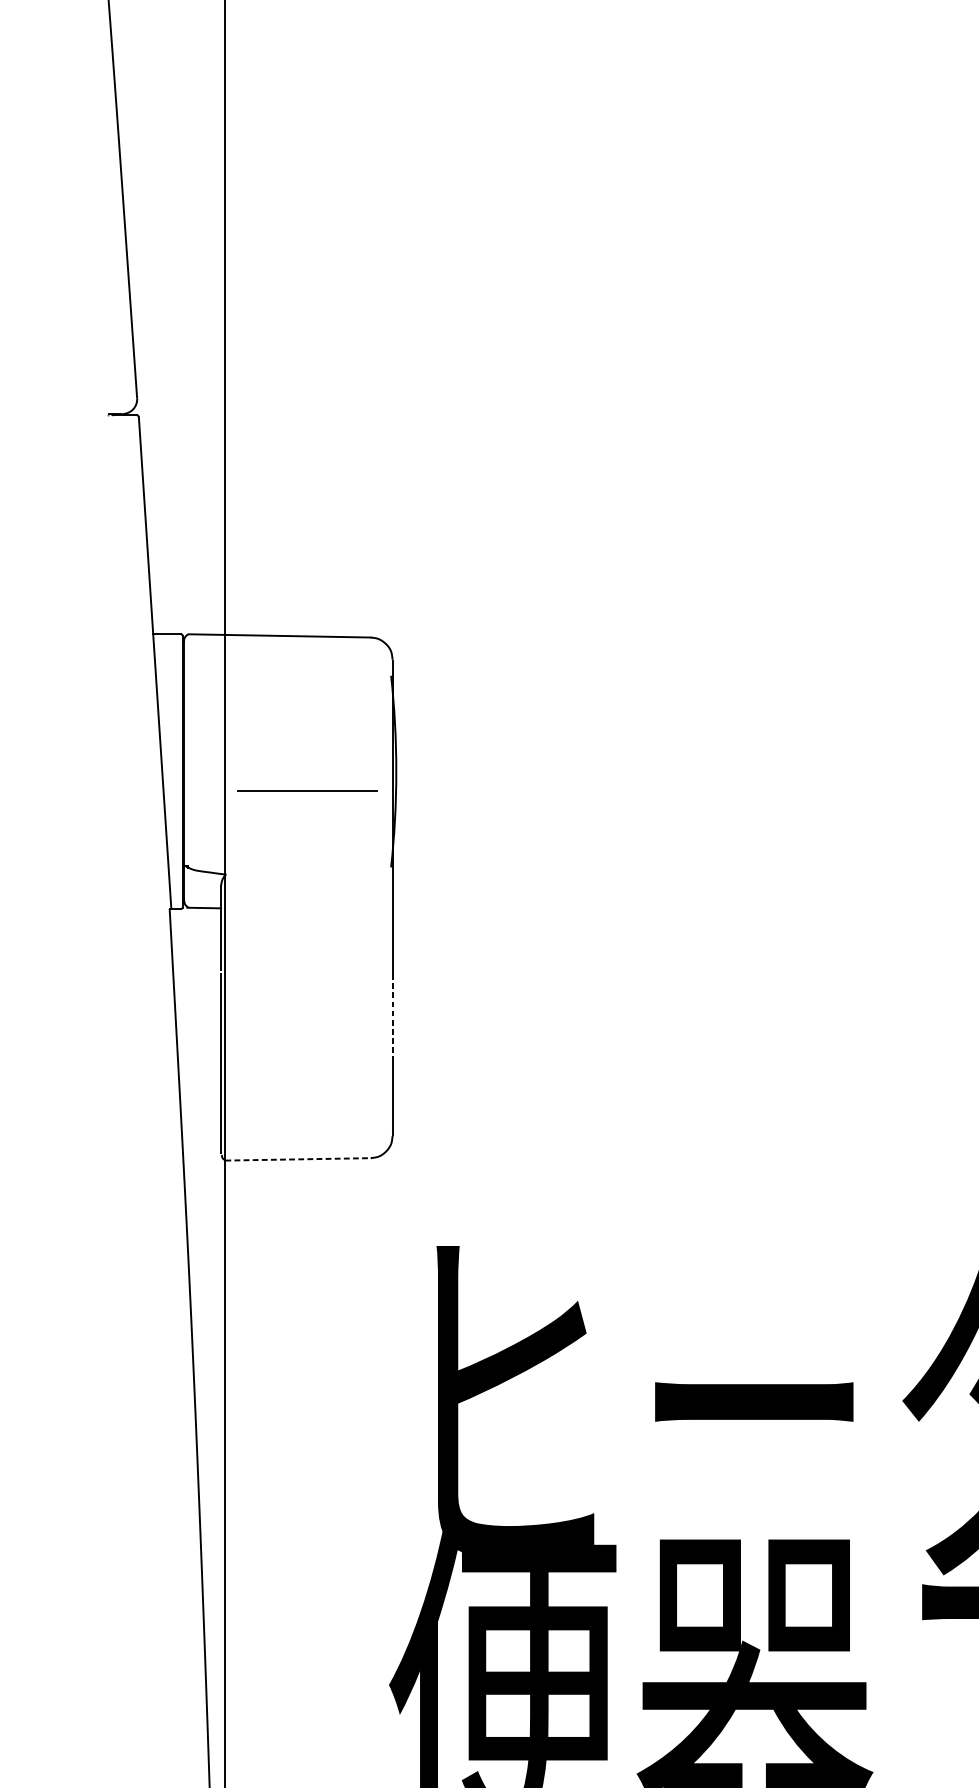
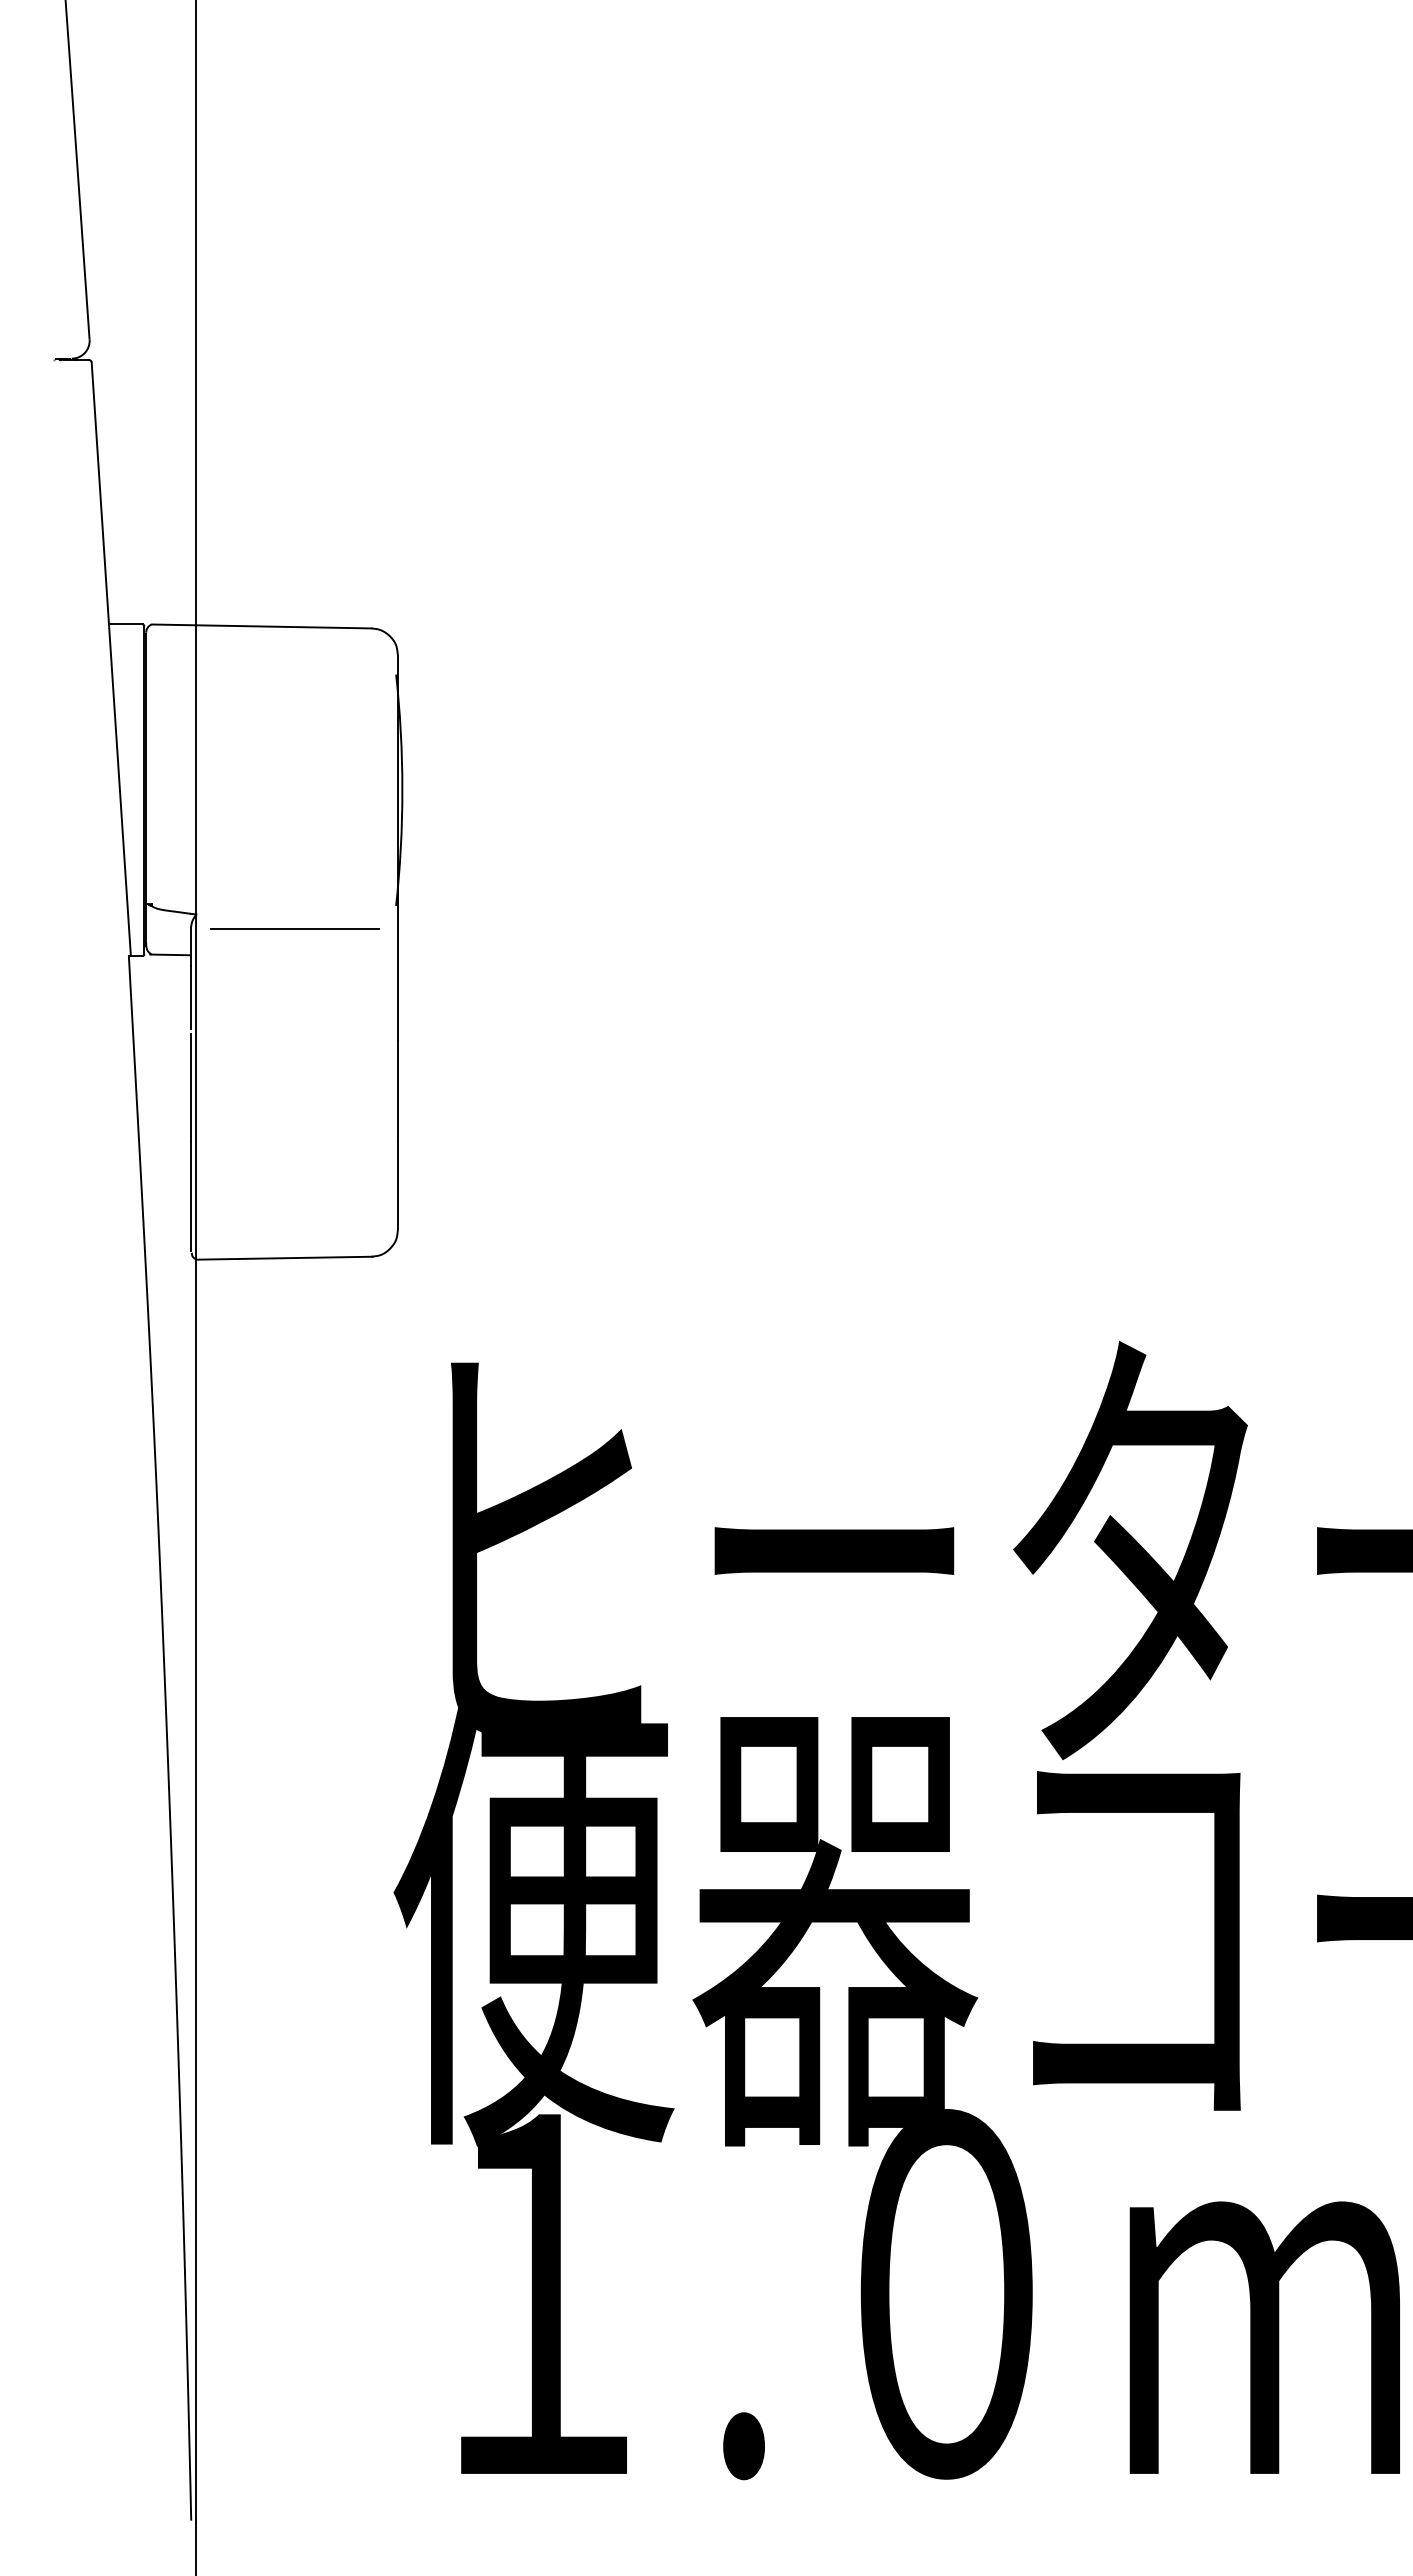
line: (306, 790) -> (294, 928), moved
line: (392, 1020) -> (397, 1090), dashed -> solid
line: (298, 1159) -> (284, 1258), dashed -> solid

